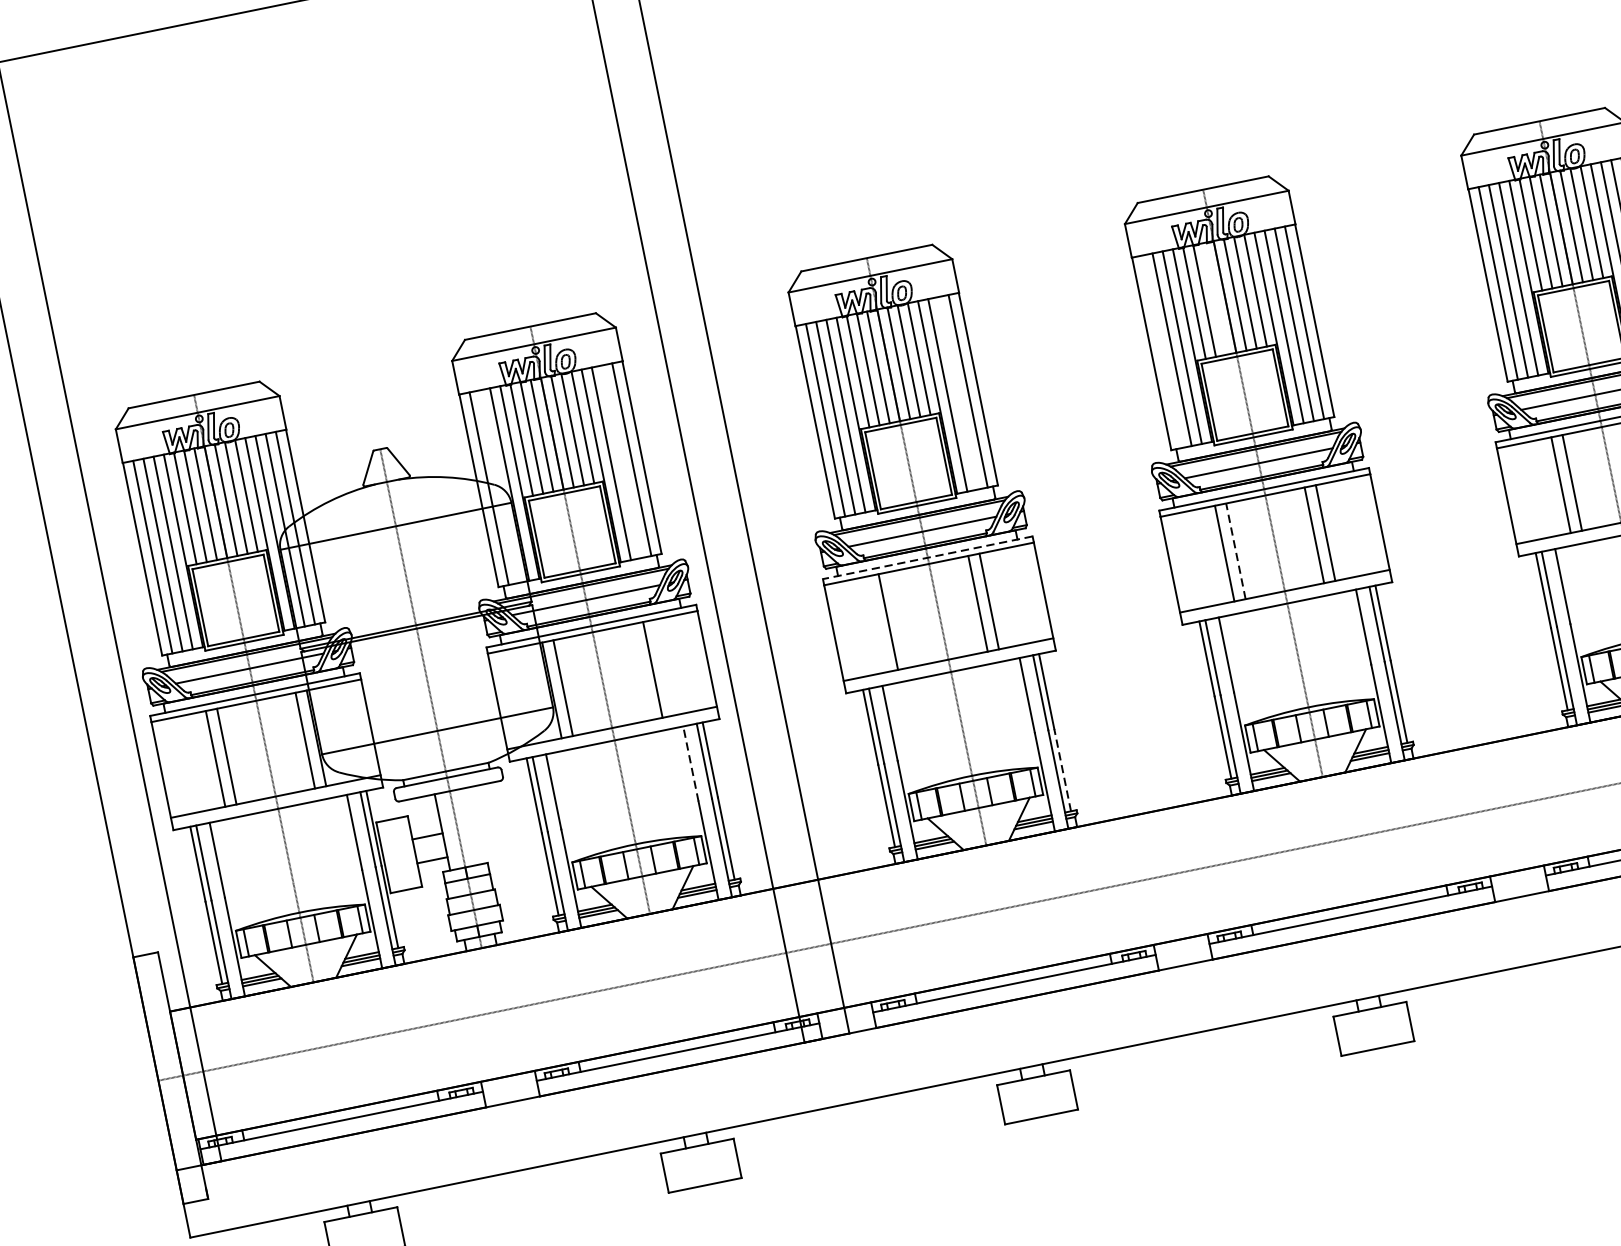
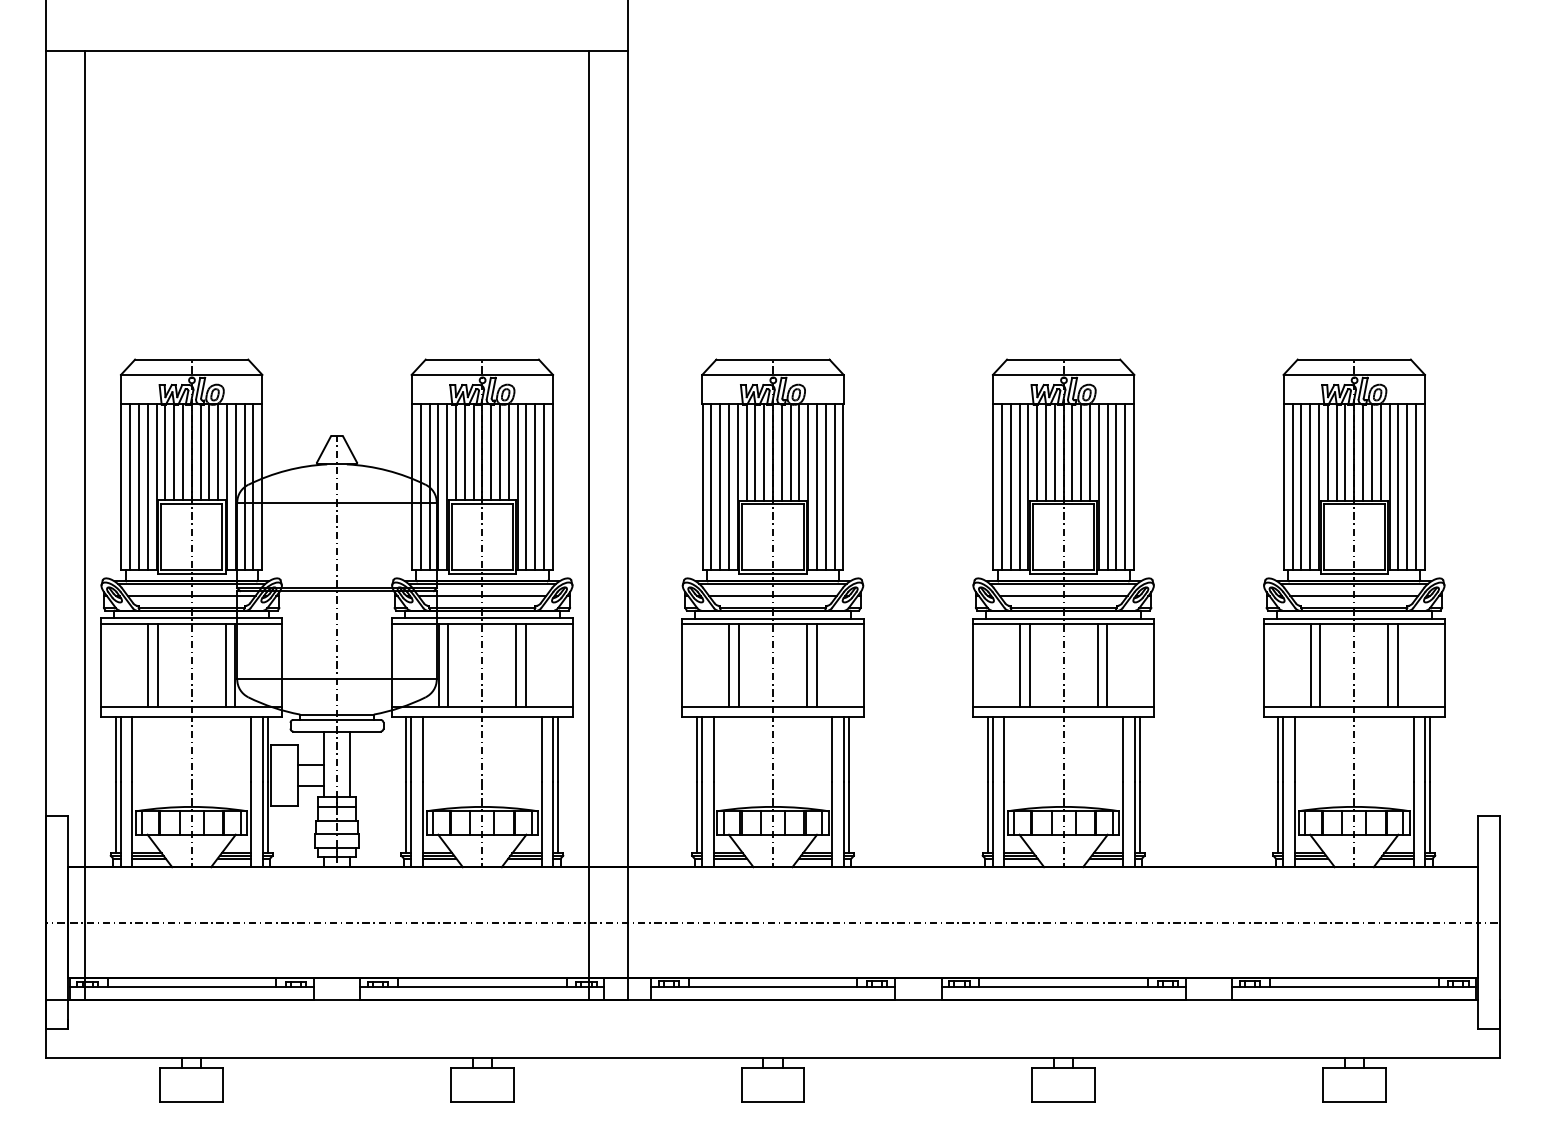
line: (1214, 299) -> (1054, 452), added
line: (1162, 352) -> (1002, 487), added
line: (957, 393) -> (825, 487), added
line: (622, 462) -> (535, 487), added
line: (499, 487) -> (429, 487), added
line: (1235, 550) -> (1029, 664), dashed -> solid
line: (928, 557) -> (773, 618), dashed -> solid
line: (899, 618) -> (739, 664), added
line: (641, 671) -> (516, 664), added
line: (690, 763) -> (541, 749), dashed -> solid
line: (1063, 770) -> (849, 817), dashed -> solid
line: (473, 826) -> (350, 764), added

